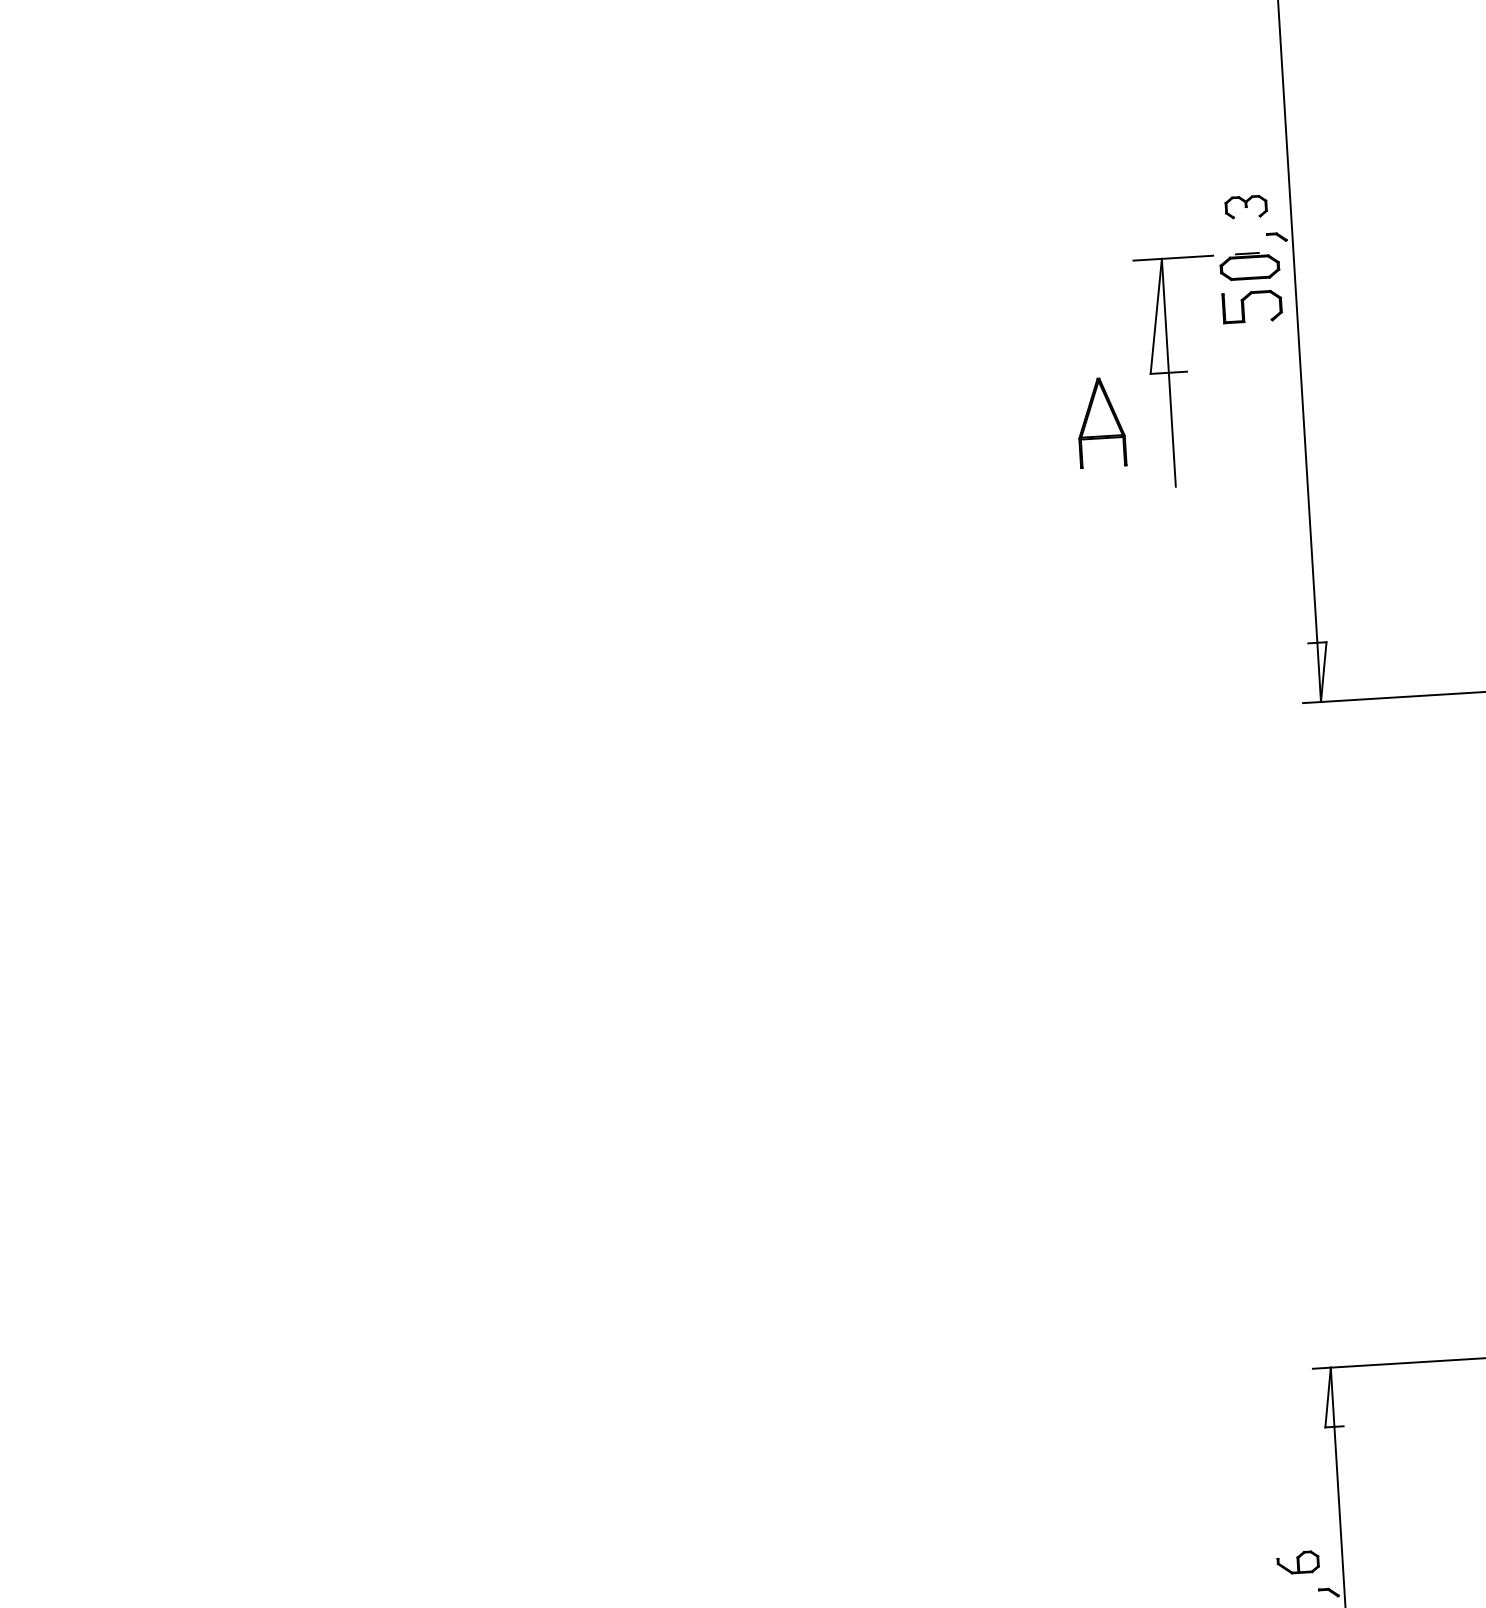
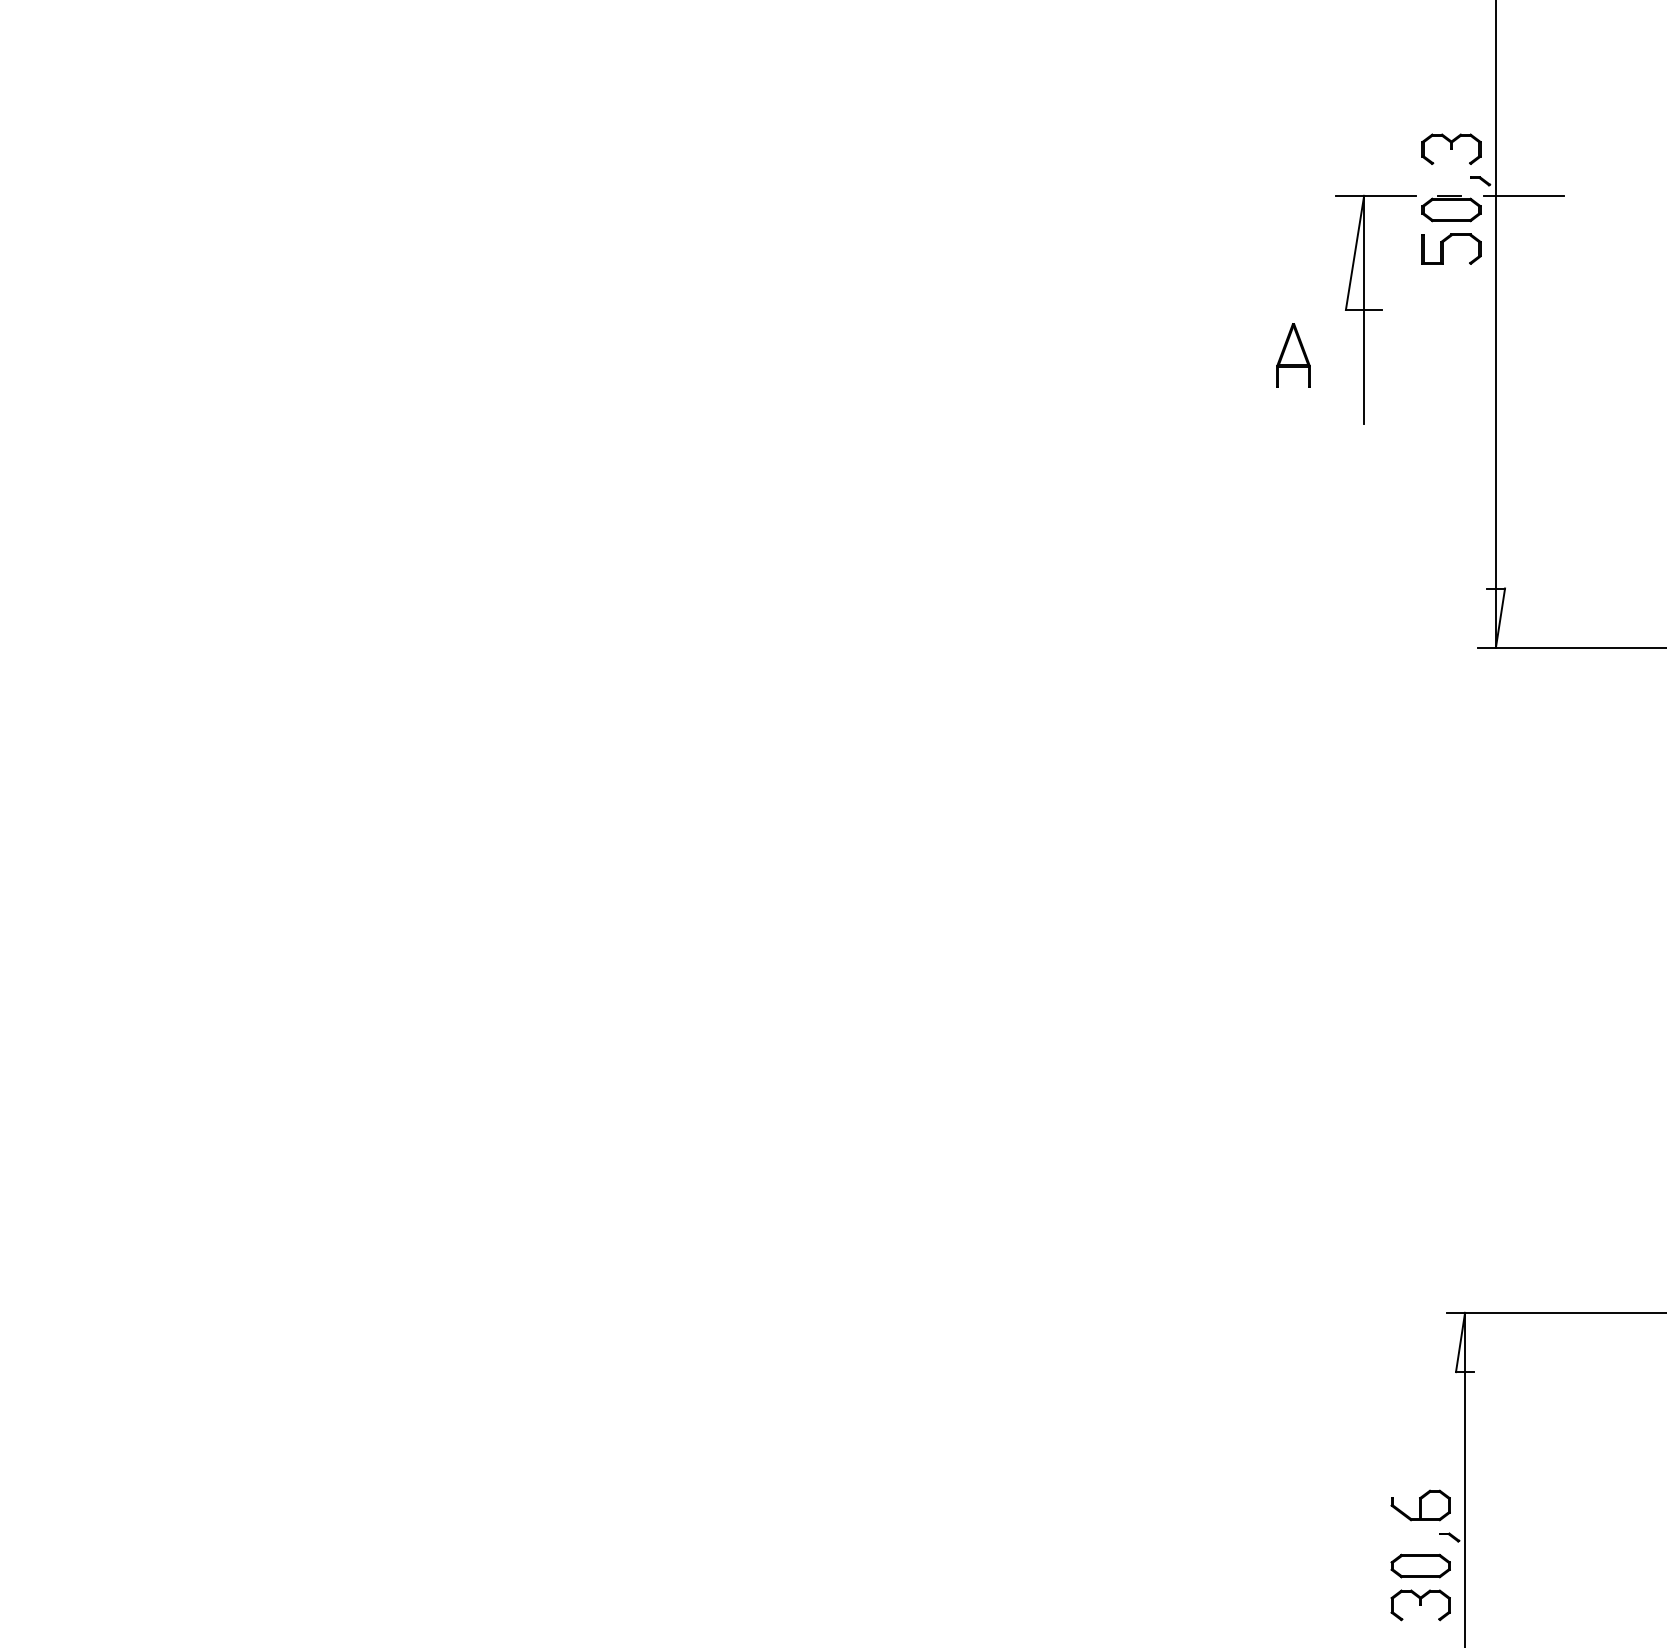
part: (1246, 206) -> (1451, 148), size x1.43
line: (1321, 248) -> (1524, 195), added
part: (1101, 422) -> (1293, 355), size x0.71
part: (1298, 1562) -> (1420, 1505), size x1.43

